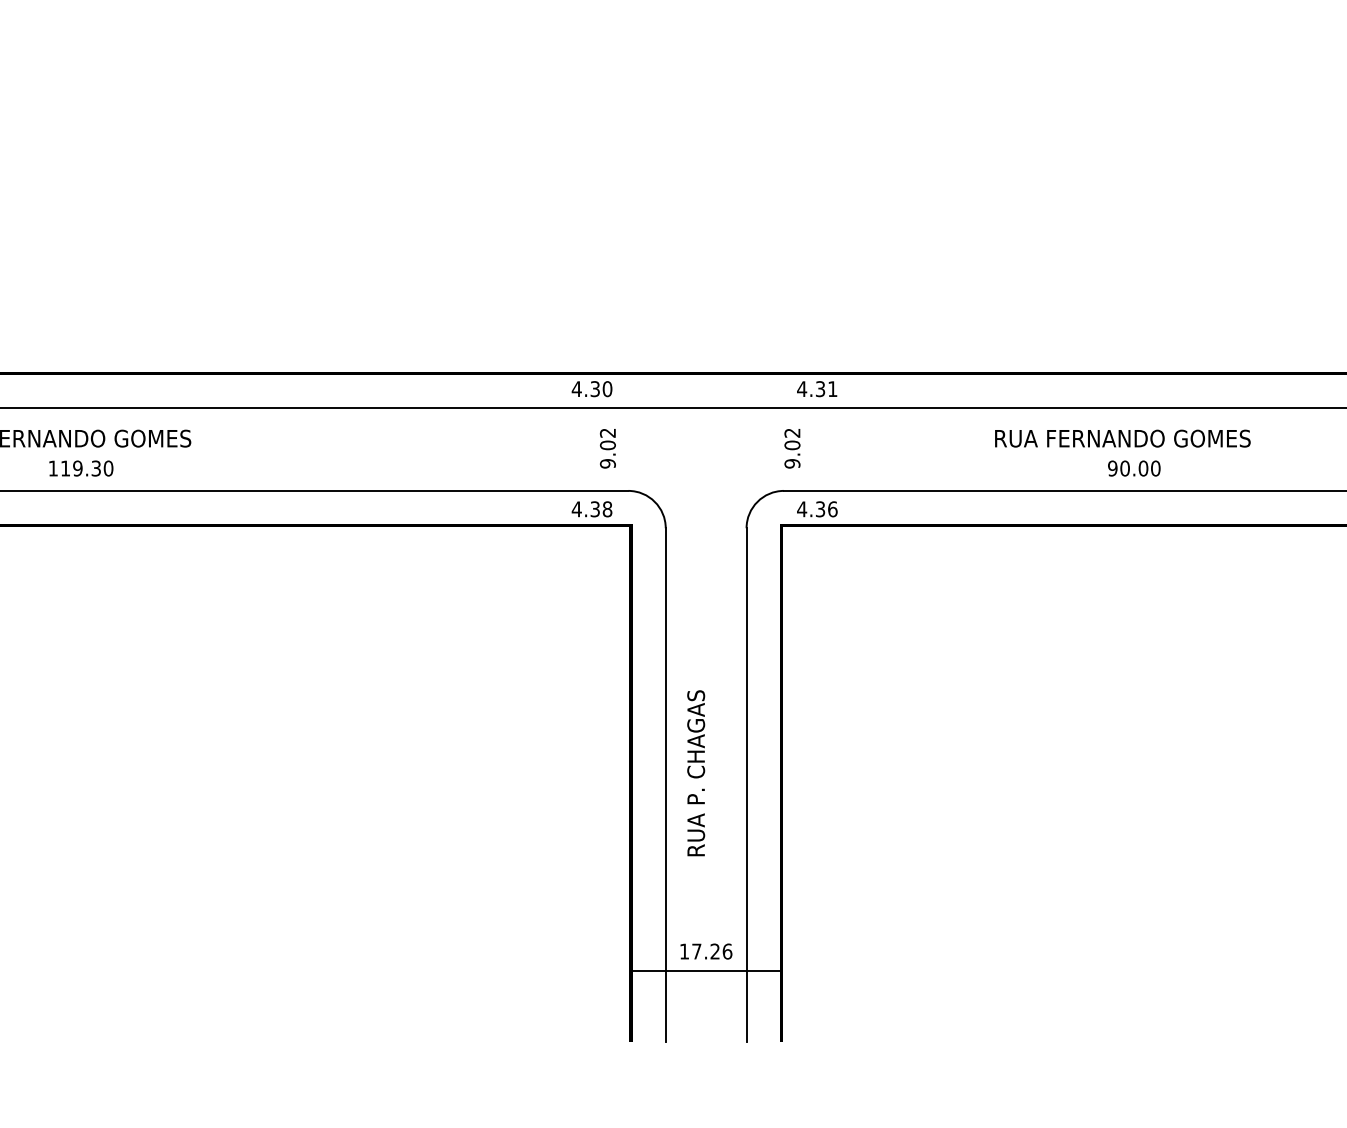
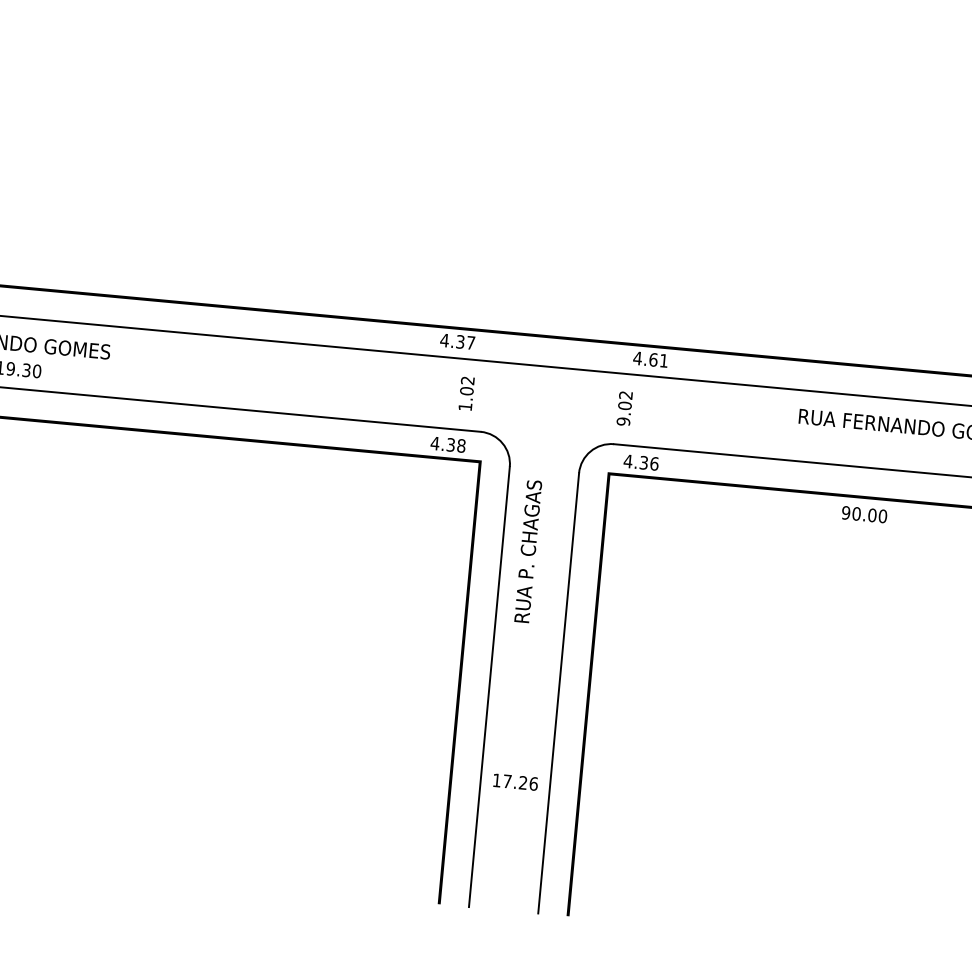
text: (607, 389) -> (470, 343), 4.30 -> 4.37
text: (820, 389) -> (653, 360), 4.31 -> 4.61
text: (607, 463) -> (465, 406), 9.02 -> 1.02
text: (1134, 468) -> (864, 514), moved
text: (696, 773) -> (528, 551), moved
text: (706, 951) -> (515, 782), moved
line: (705, 970) -> (508, 848), removed

